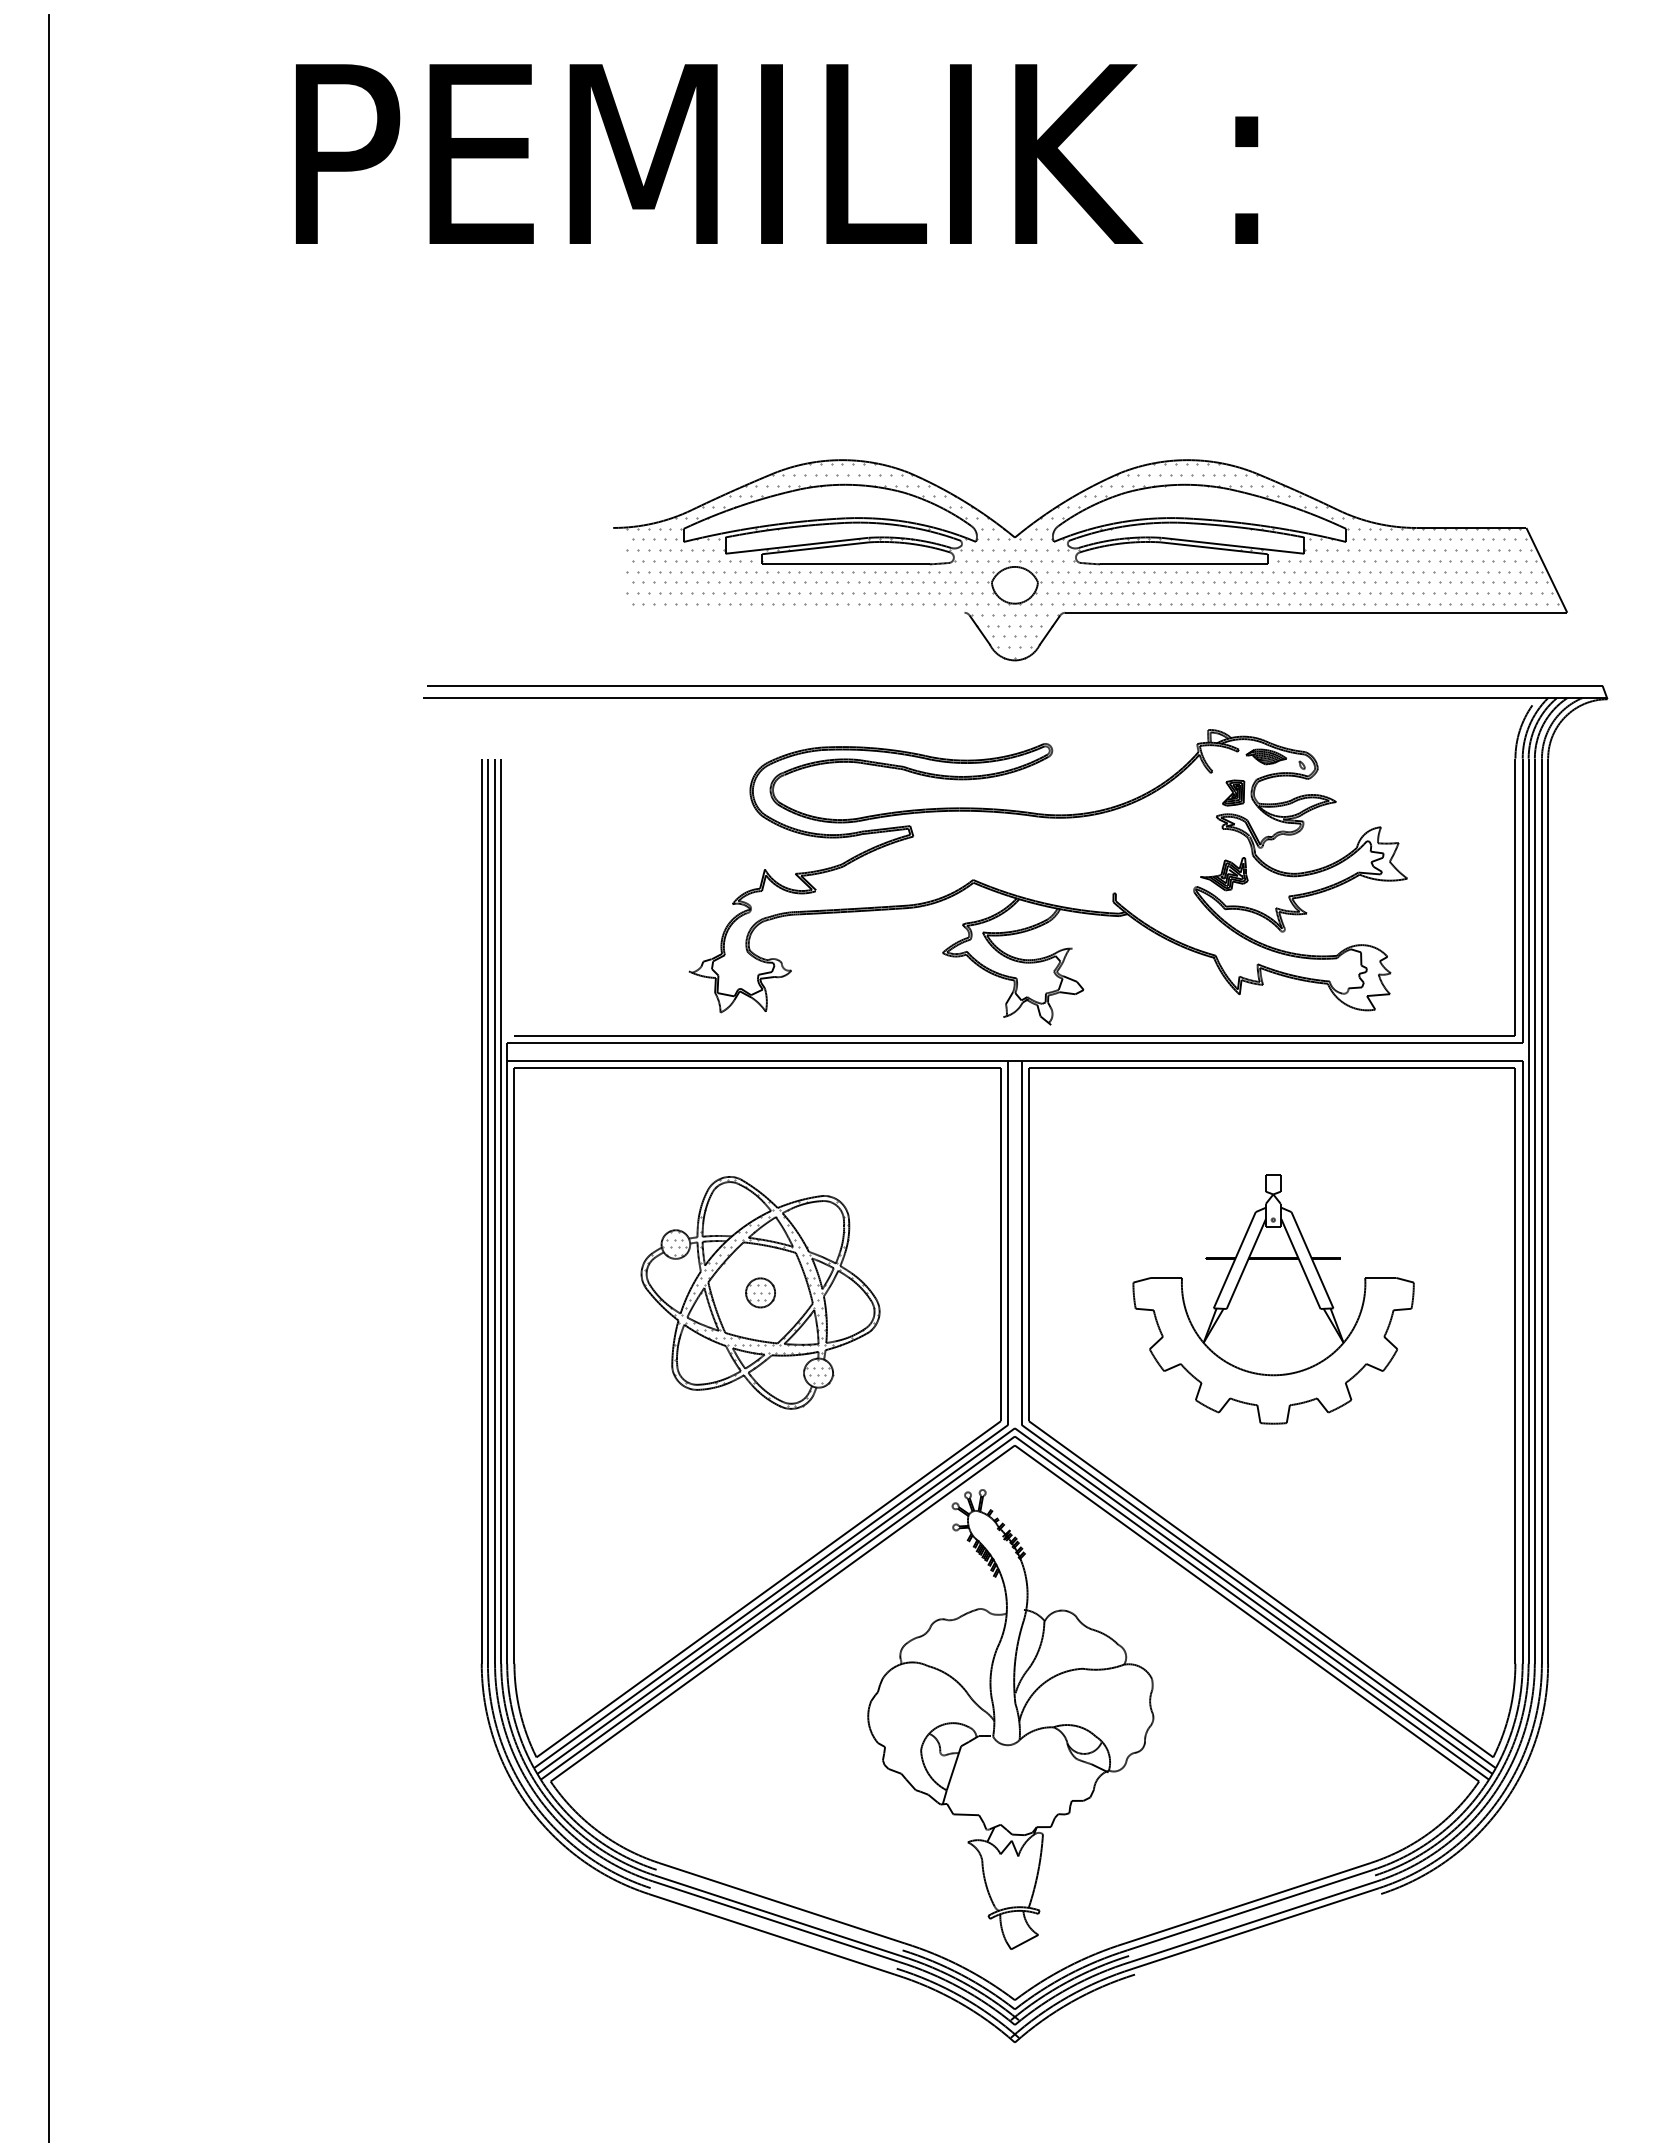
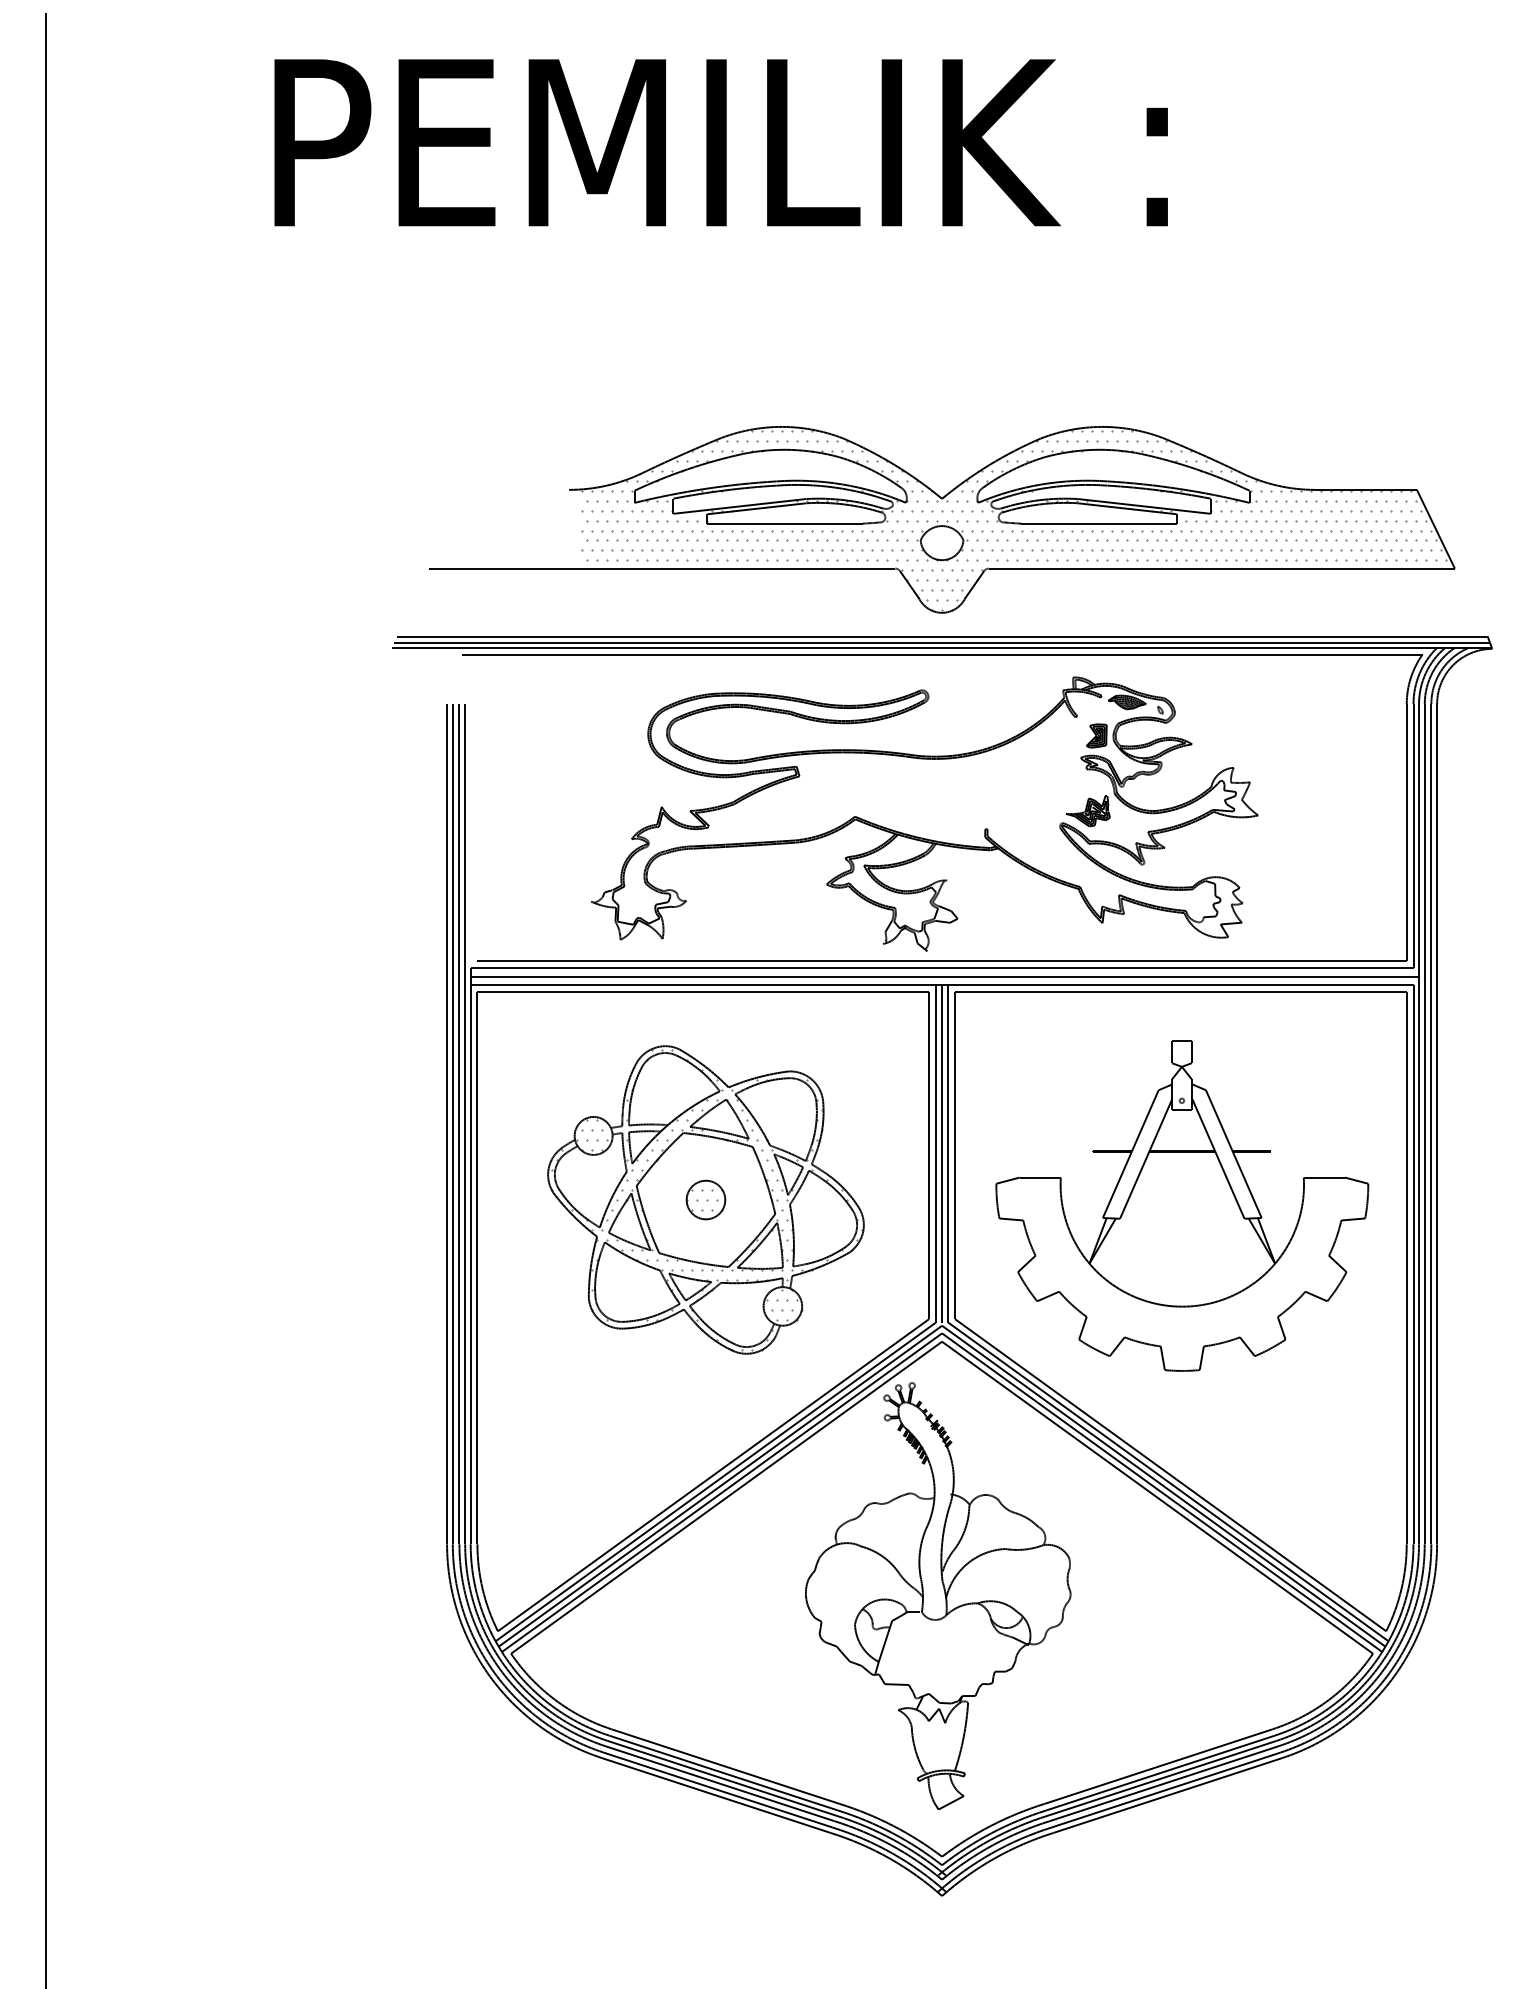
line: (713, 612) -> (662, 568), added
line: (1014, 692) -> (941, 642), added
line: (1014, 705) -> (941, 654), added
part: (1047, 877) -> (924, 814), moved
line: (1017, 1052) -> (944, 976), added
line: (1014, 1242) -> (941, 1153), added
part: (760, 1292) -> (705, 1199), size x1.43
part: (1273, 1299) -> (1182, 1206), size x1.43
line: (779, 1909) -> (723, 1772), added
line: (1252, 1915) -> (1162, 1778), added
line: (773, 1928) -> (717, 1790), added
line: (1257, 1934) -> (1167, 1795), added

